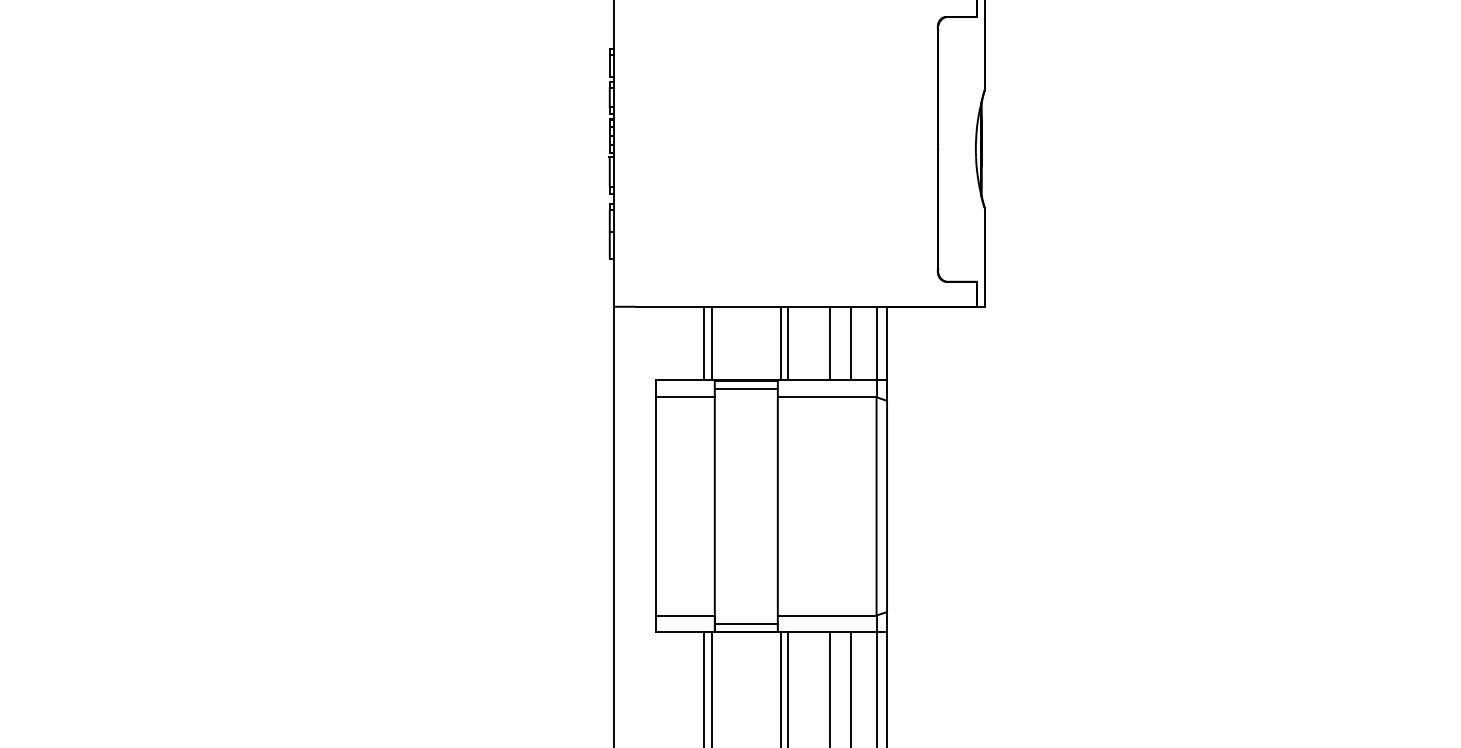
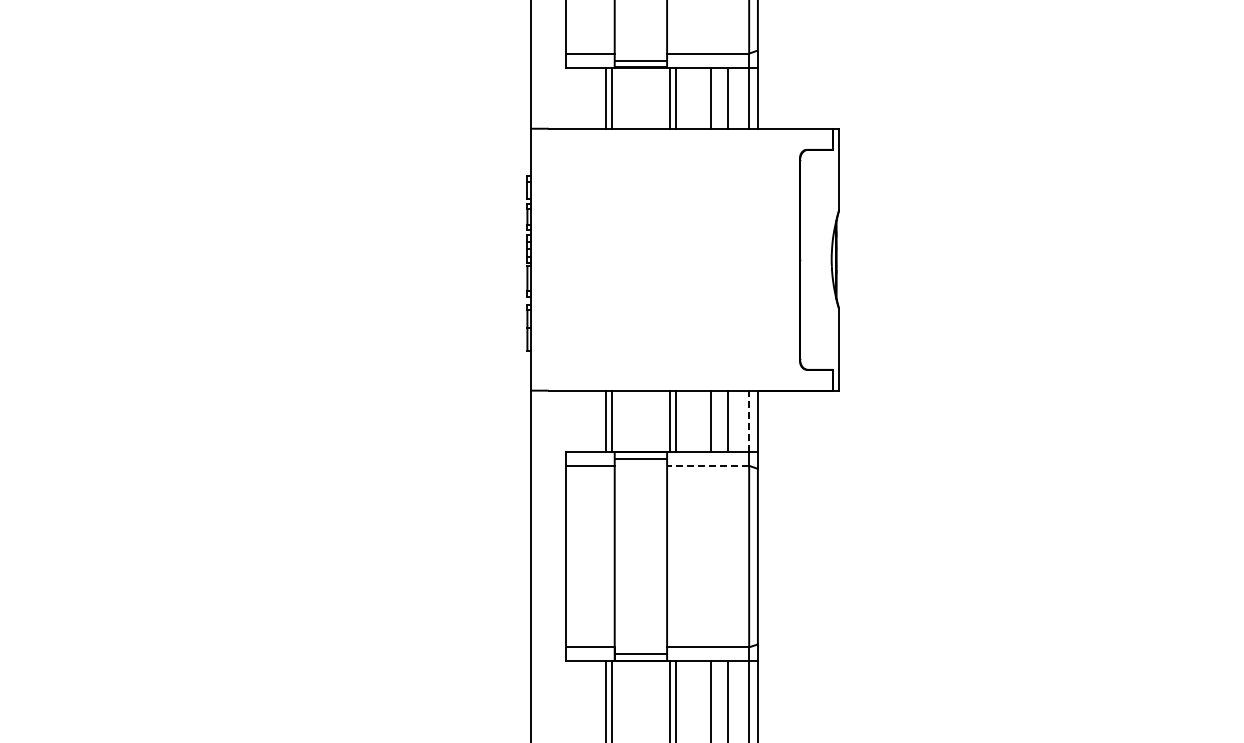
line: (876, 343) -> (749, 421), solid -> dashed
line: (826, 396) -> (707, 465), solid -> dashed

